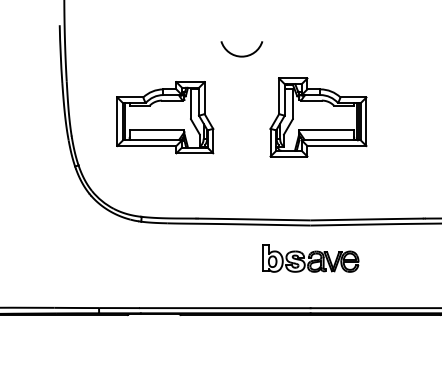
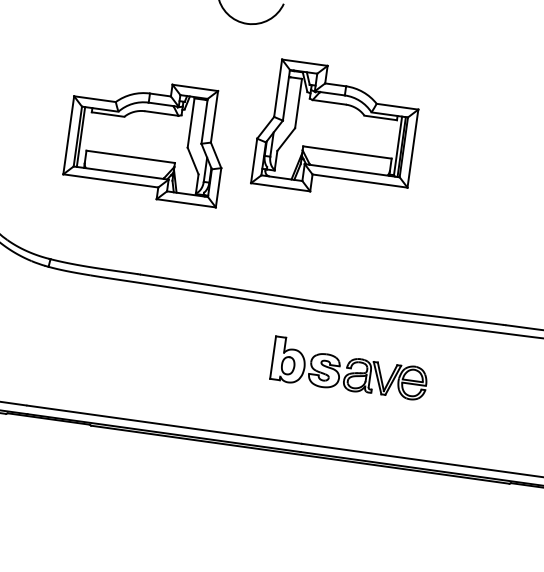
part: (165, 117) -> (147, 139), moved
part: (318, 117) -> (336, 131), moved
part: (310, 258) -> (349, 368), moved

